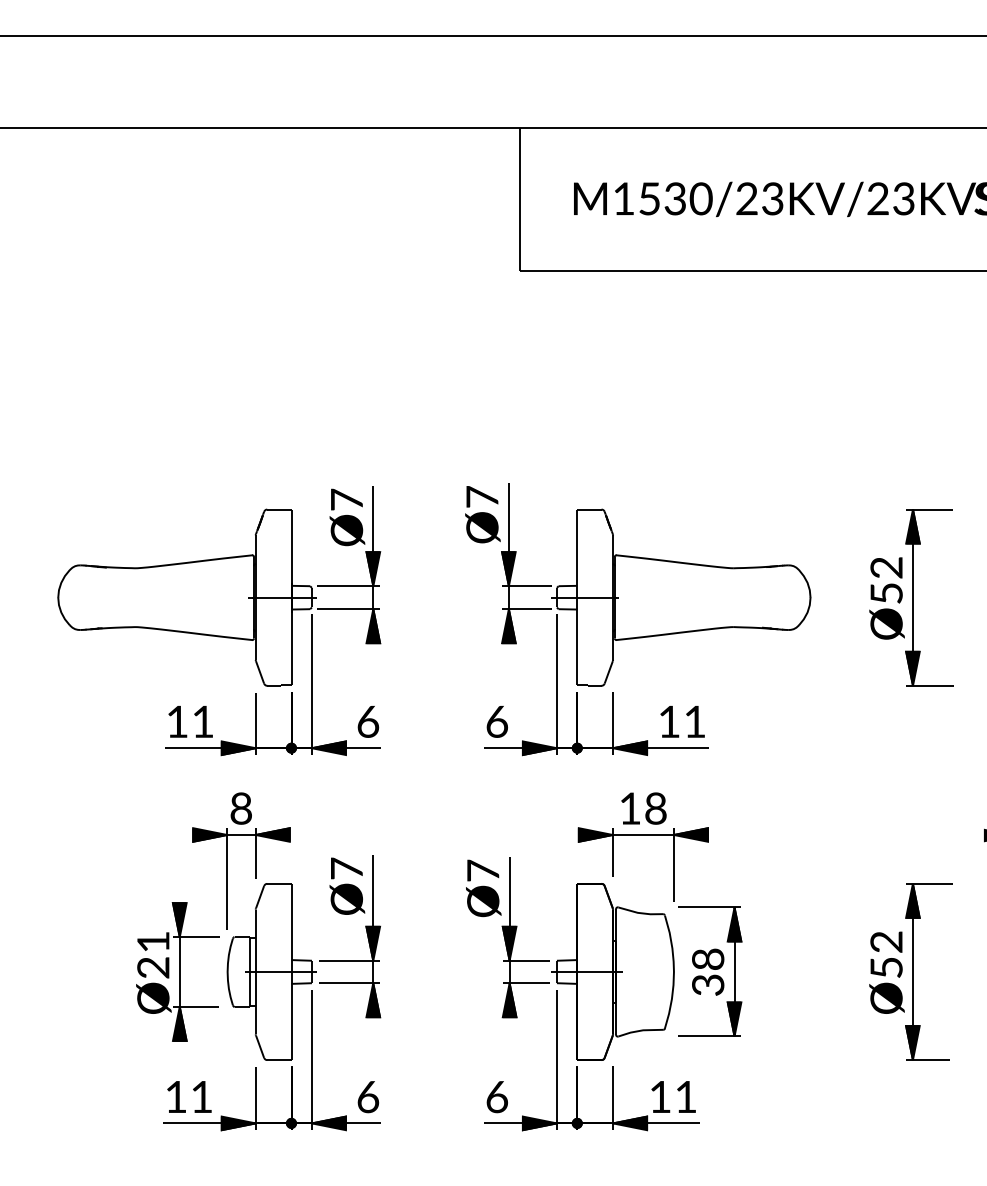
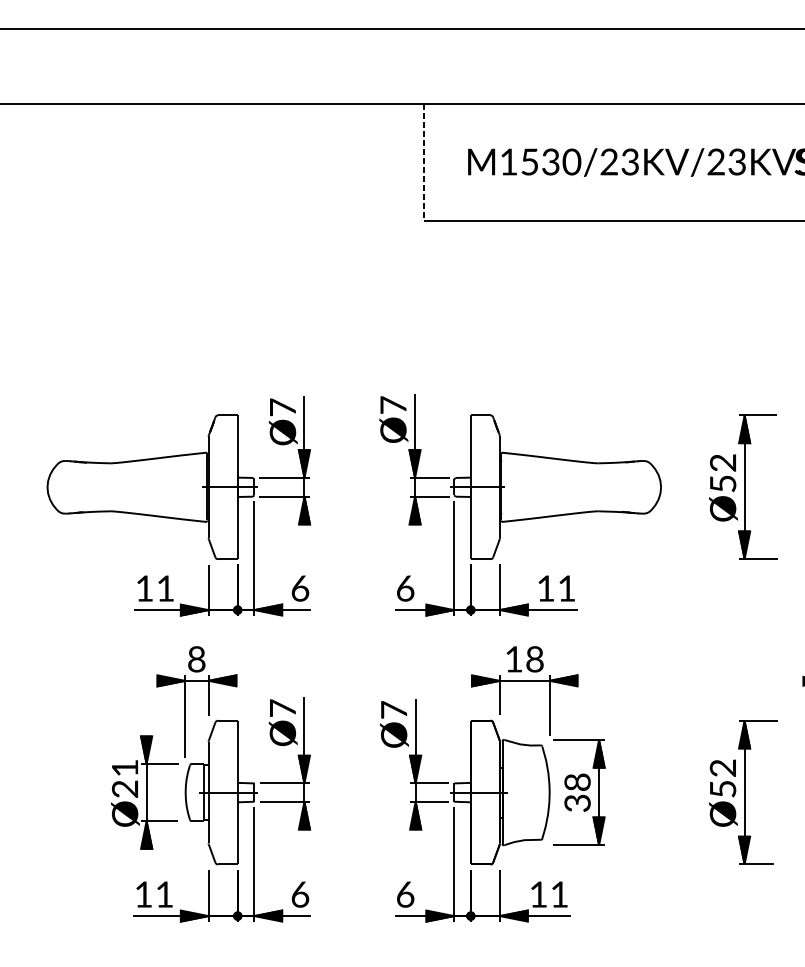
line: (520, 199) -> (424, 162), solid -> dashed

